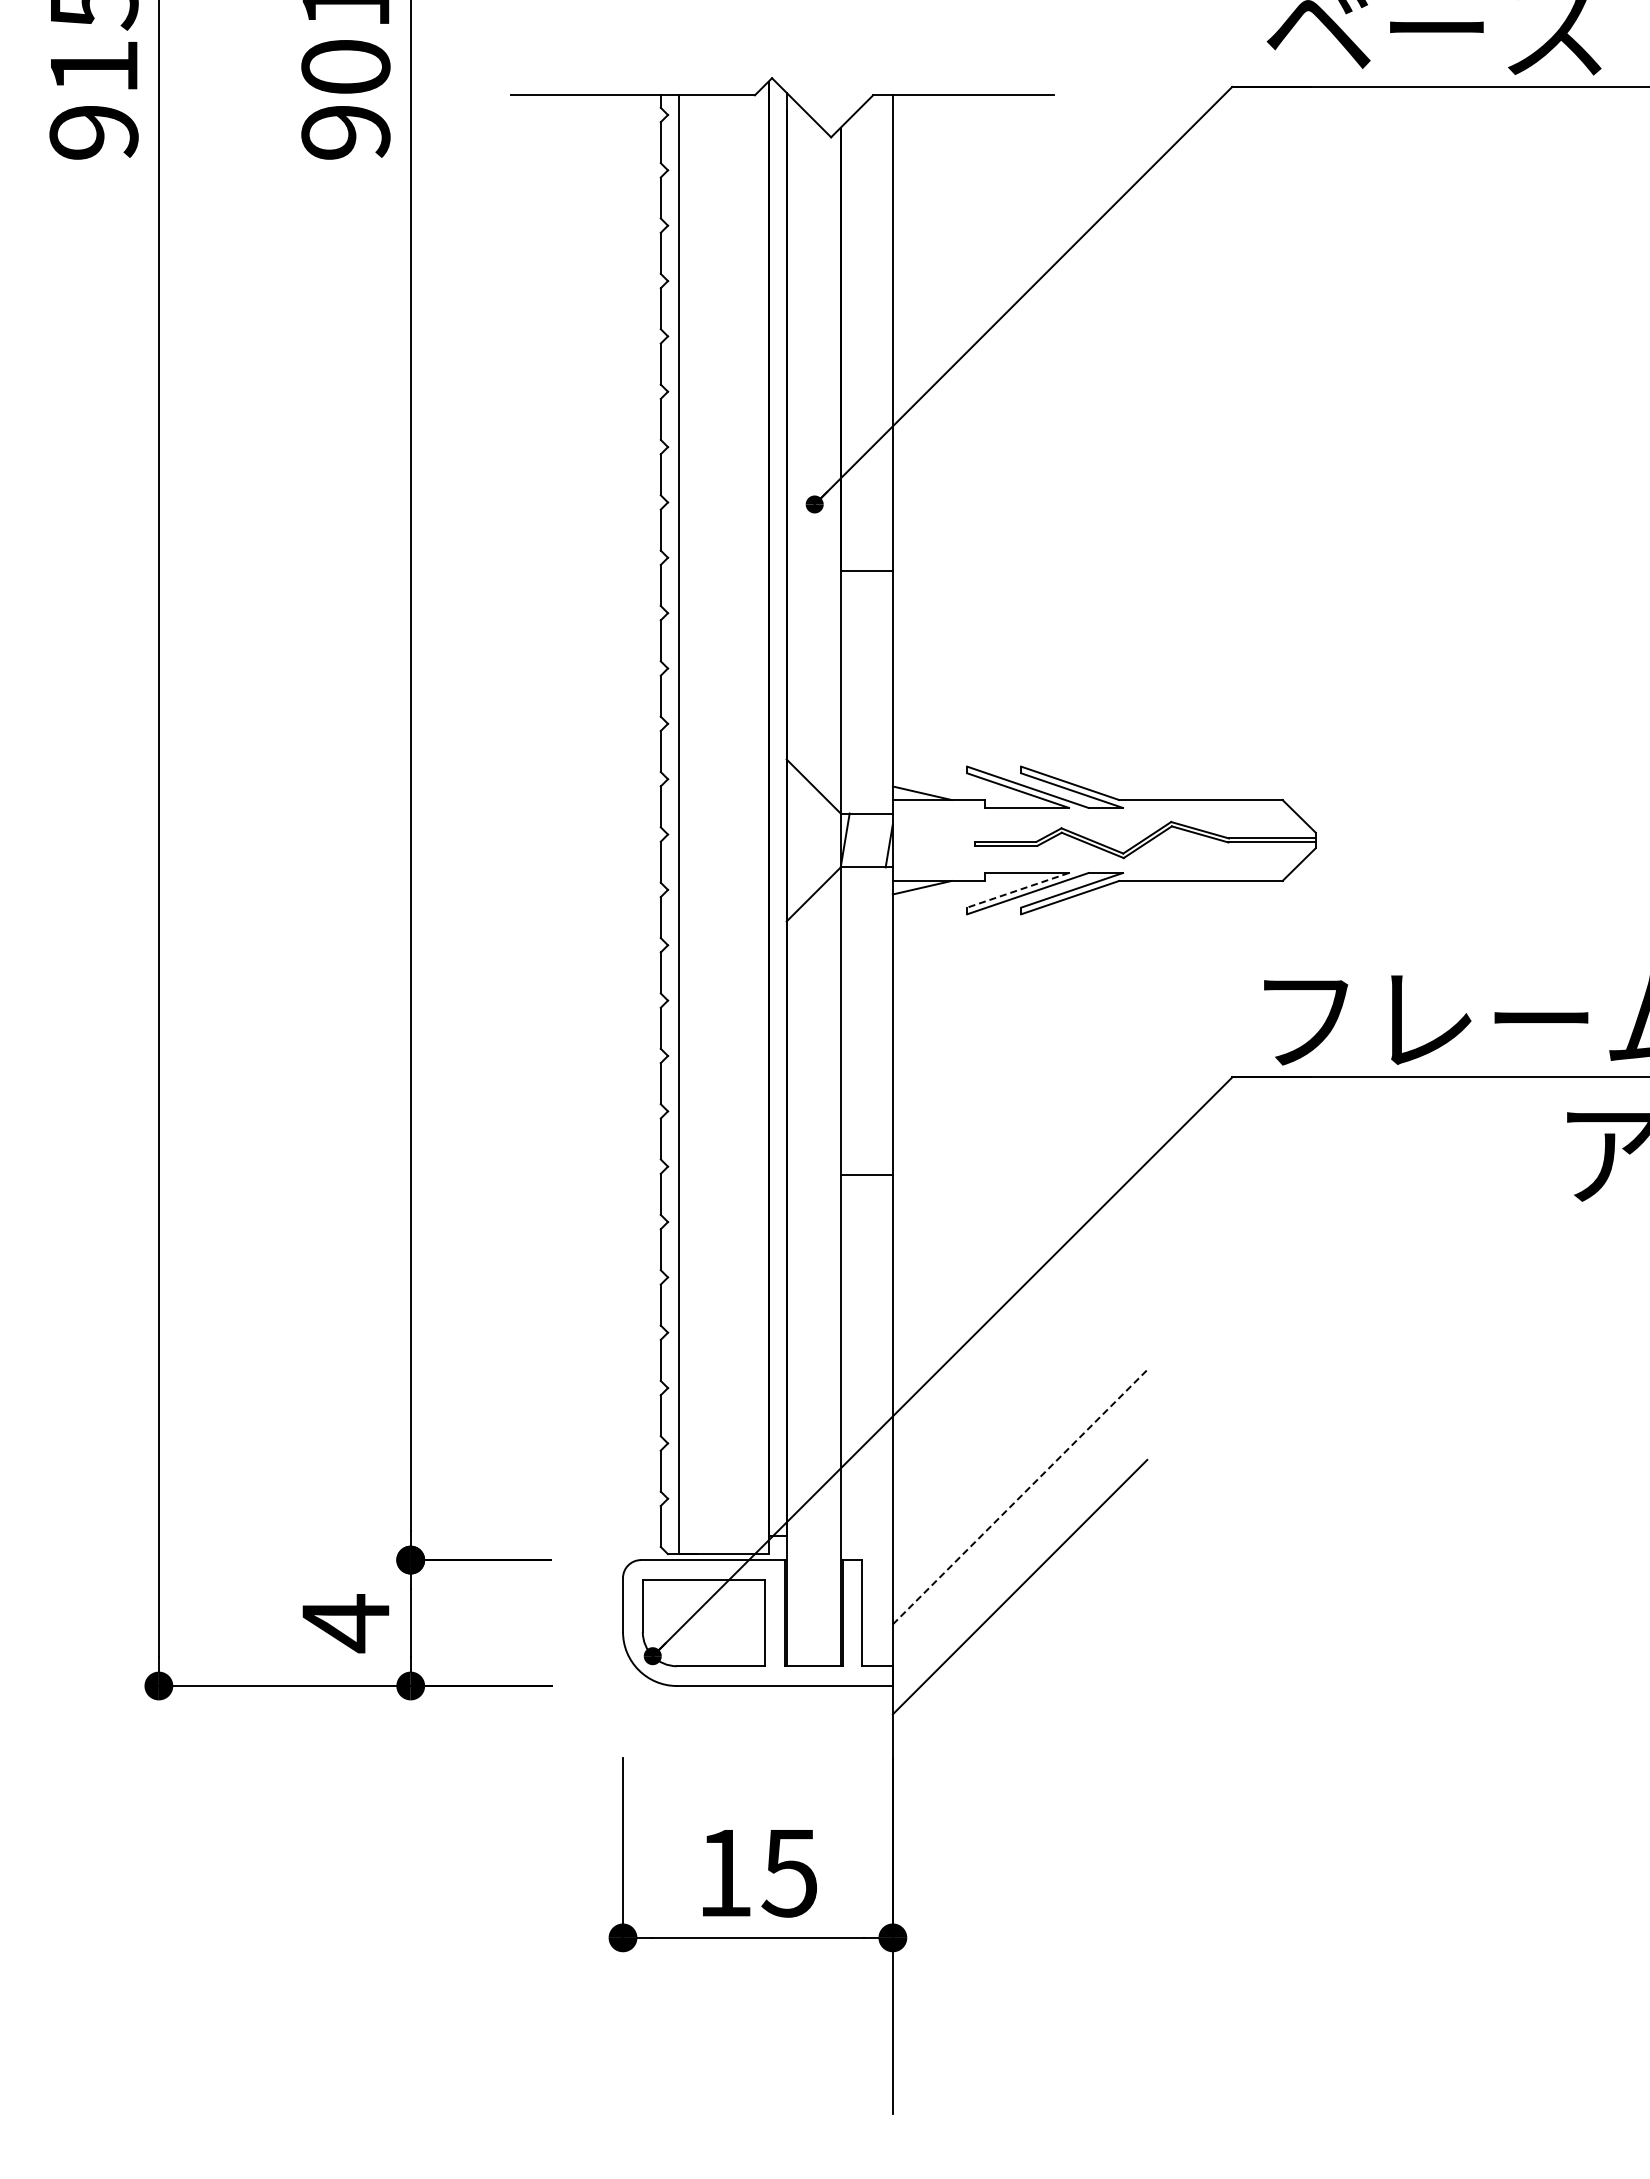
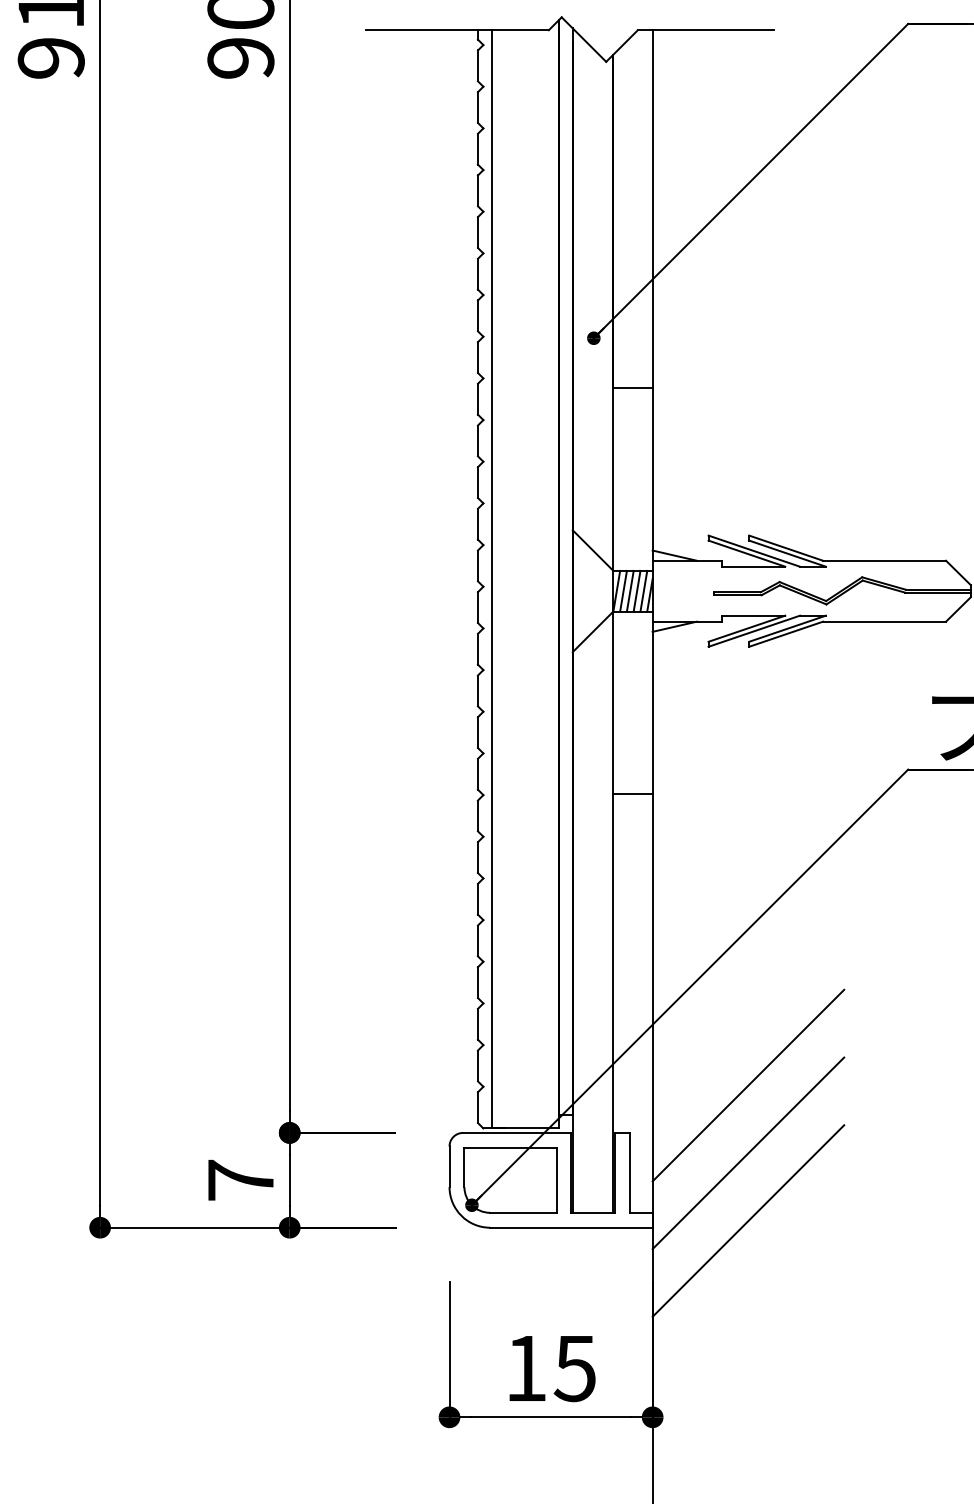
line: (853, 840) -> (623, 591), added
line: (862, 840) -> (629, 591), added
line: (871, 840) -> (636, 591), added
line: (880, 840) -> (643, 591), added
line: (1018, 890) -> (747, 628), dashed -> solid
line: (866, 1175) -> (632, 794), moved
line: (1020, 1497) -> (748, 1085), dashed -> solid
text: (345, 1623) -> (240, 1180), 4 -> 7
line: (1019, 1676) -> (748, 1220), added

